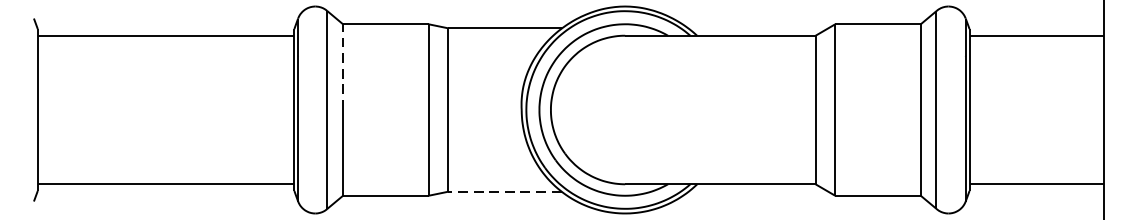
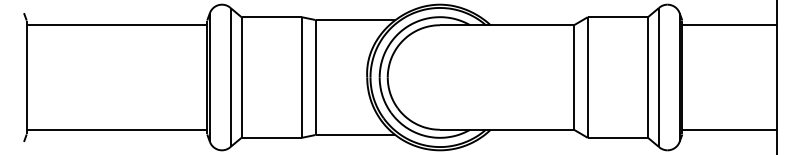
line: (343, 65) -> (241, 46), dashed -> solid
line: (505, 192) -> (355, 135), dashed -> solid

